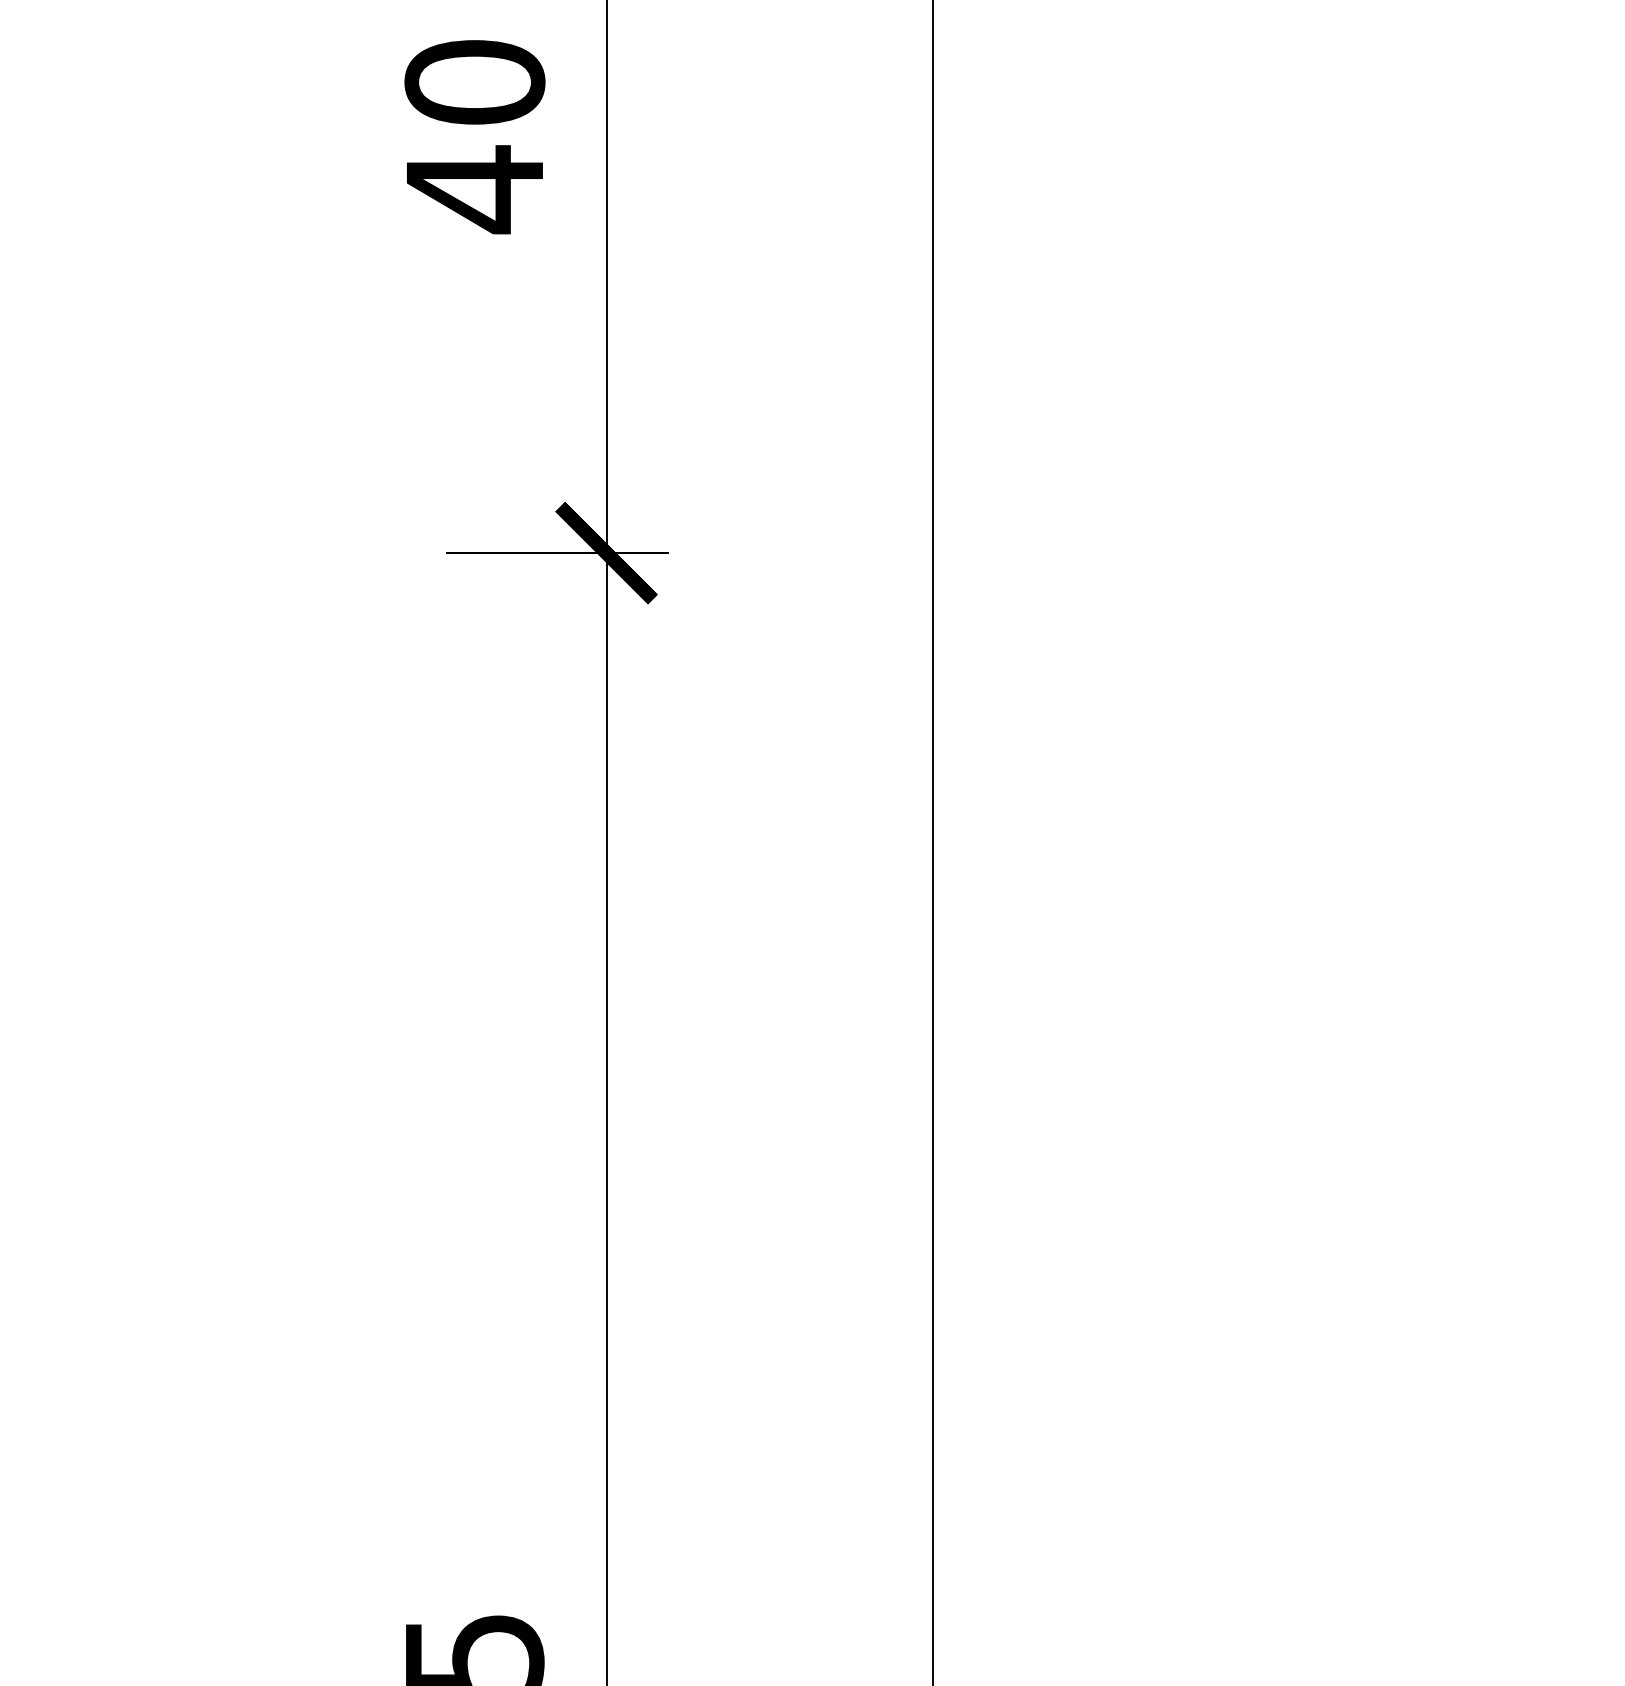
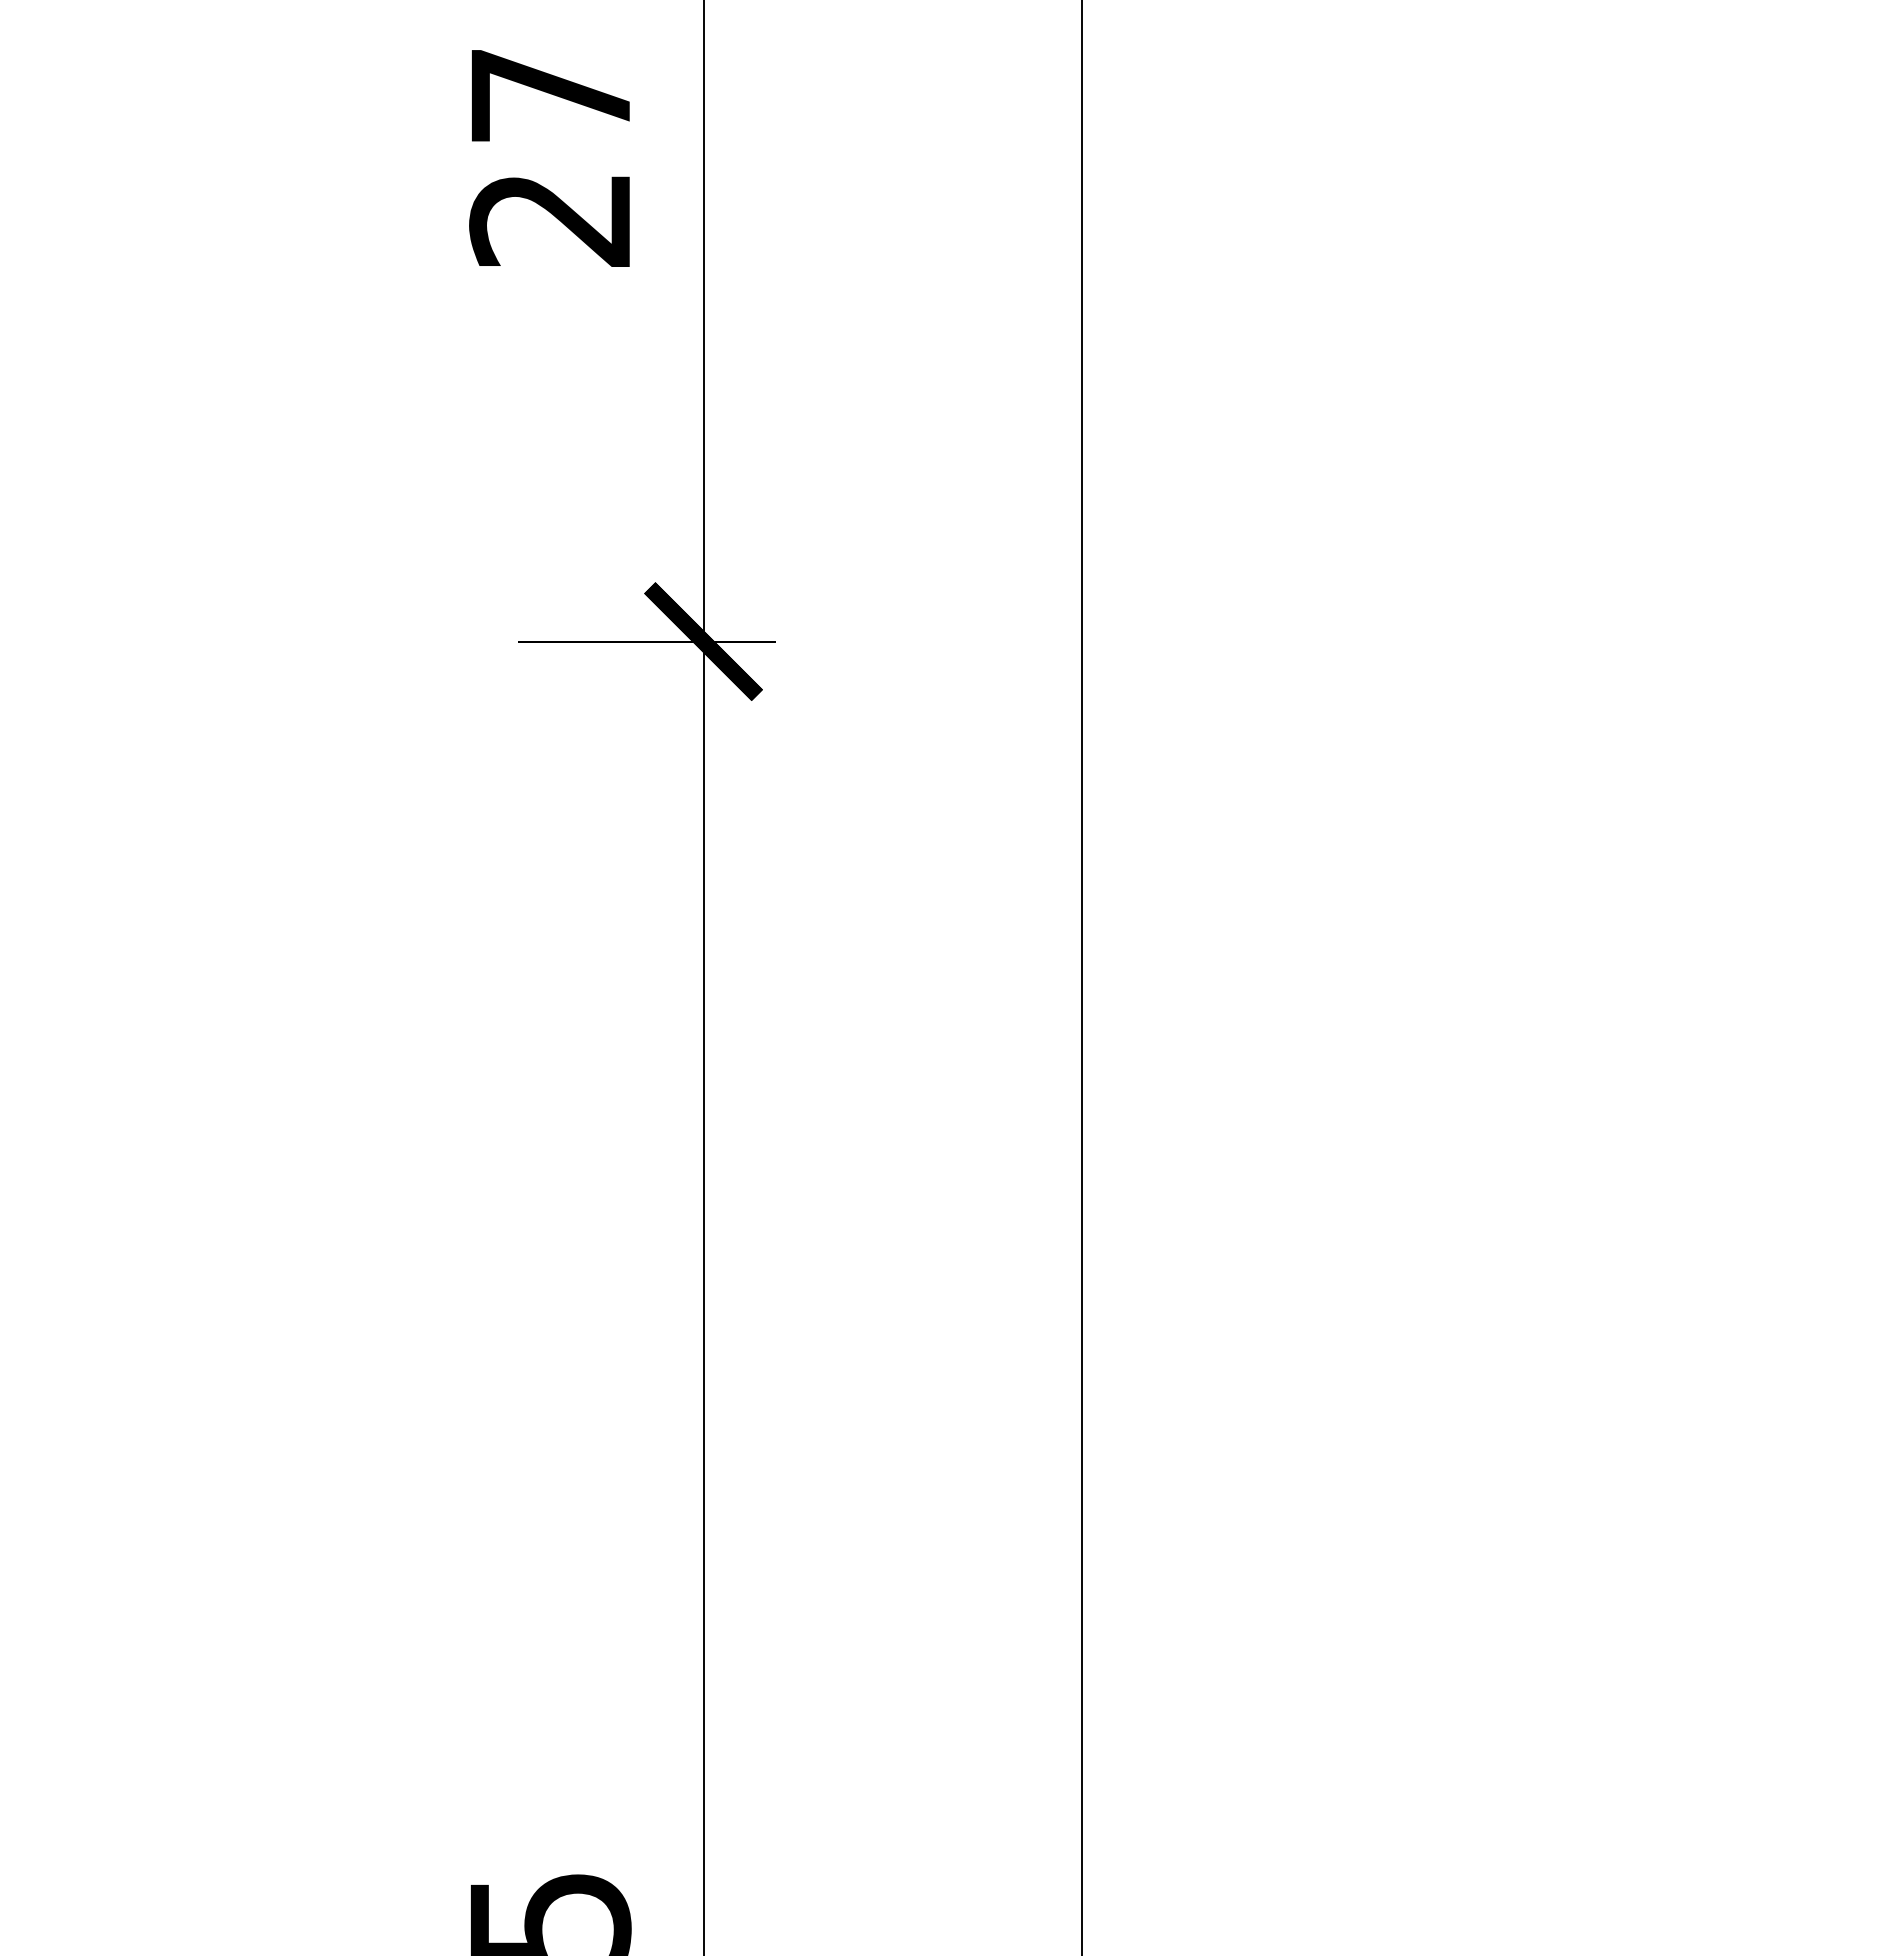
text: (474, 136) -> (550, 158), 40 -> 27

